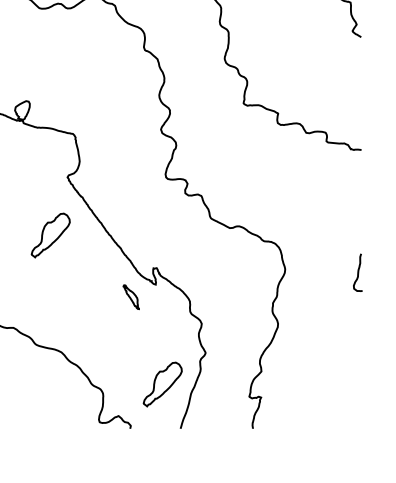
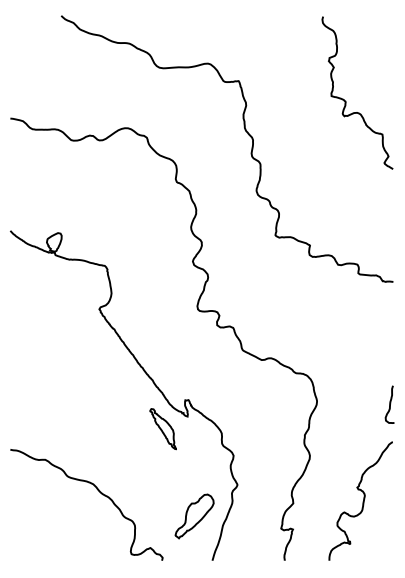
part: (50, 235) -> (82, 367), removed
part: (130, 297) -> (162, 429), size x1.67
curve: (330, 369) -> (362, 501), added

